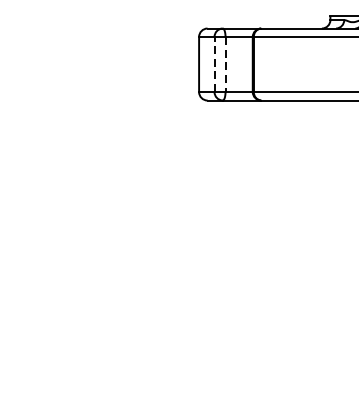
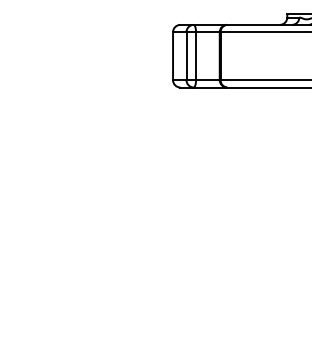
line: (214, 64) -> (186, 56), dashed -> solid
line: (226, 64) -> (196, 56), dashed -> solid

